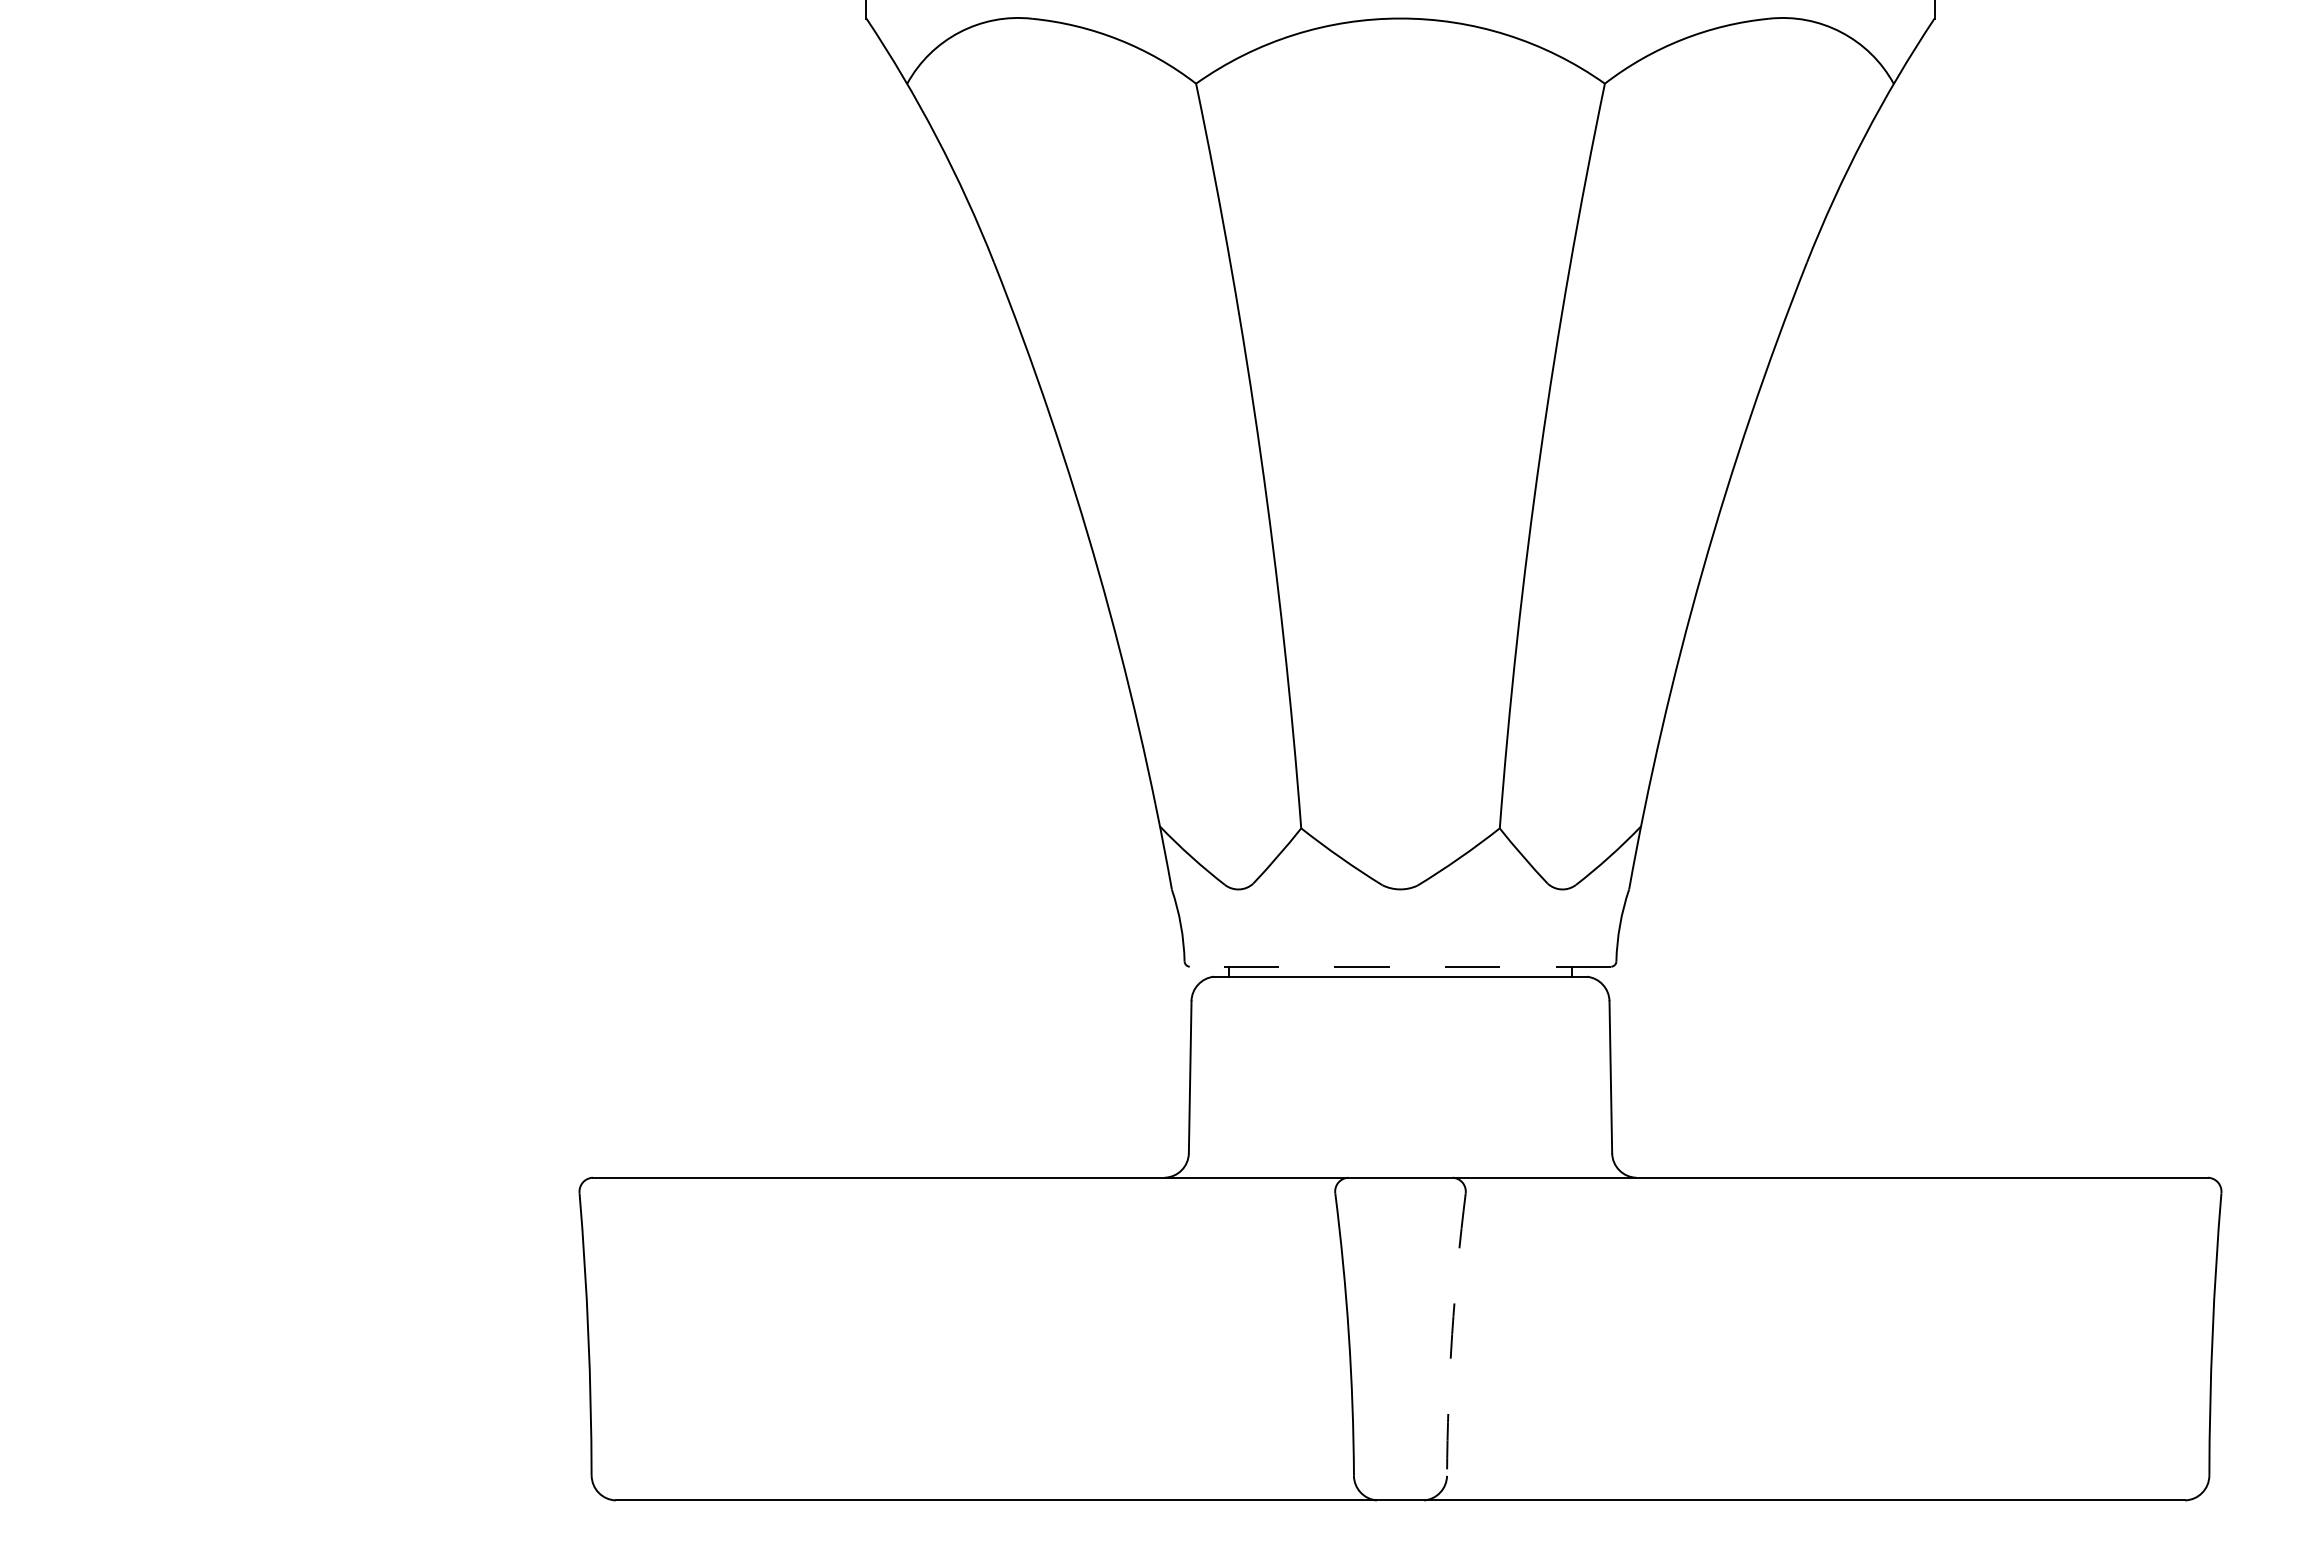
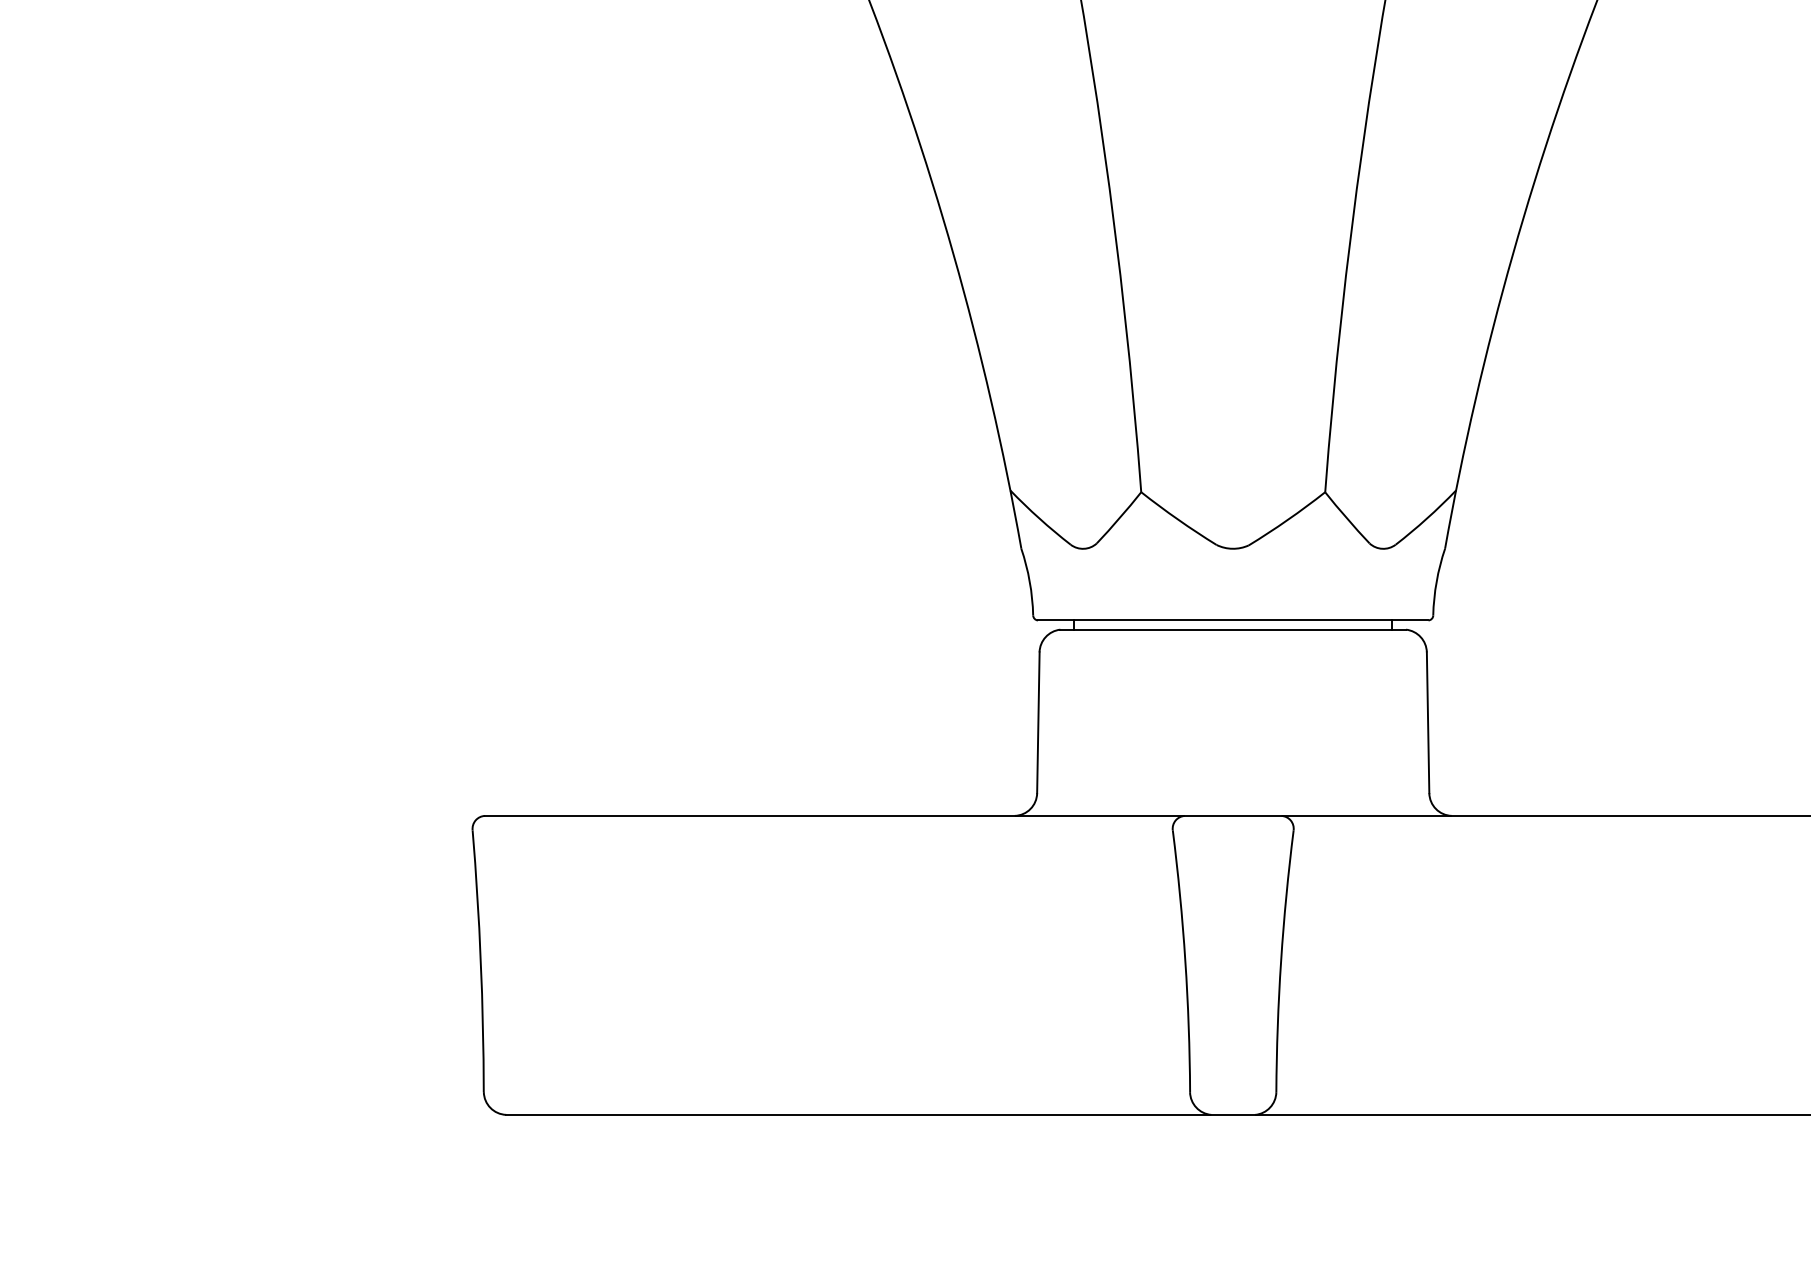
line: (1400, 966) -> (1233, 620), dashed -> solid
arc: (1452, 1334) -> (1281, 961), dashed -> solid

